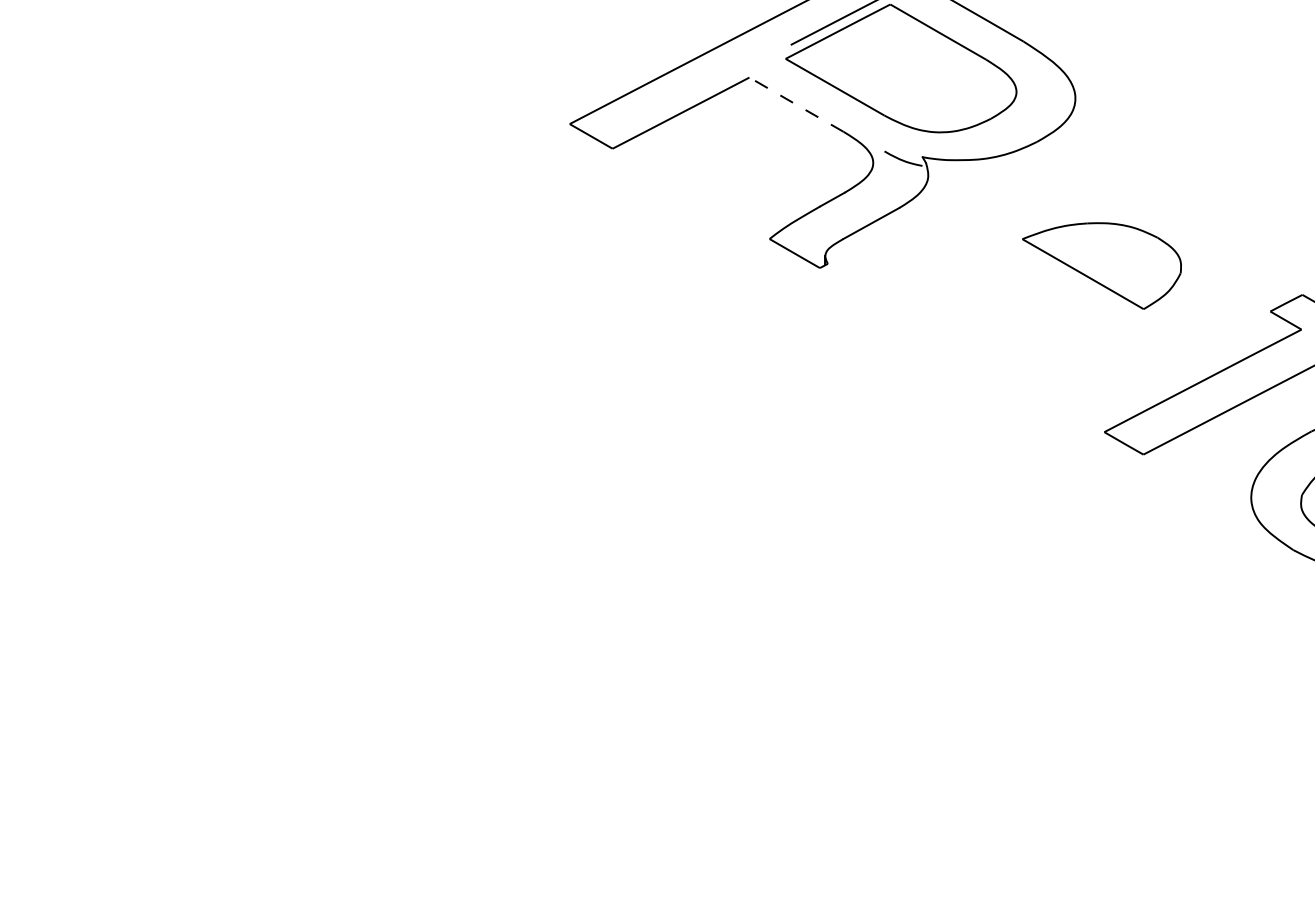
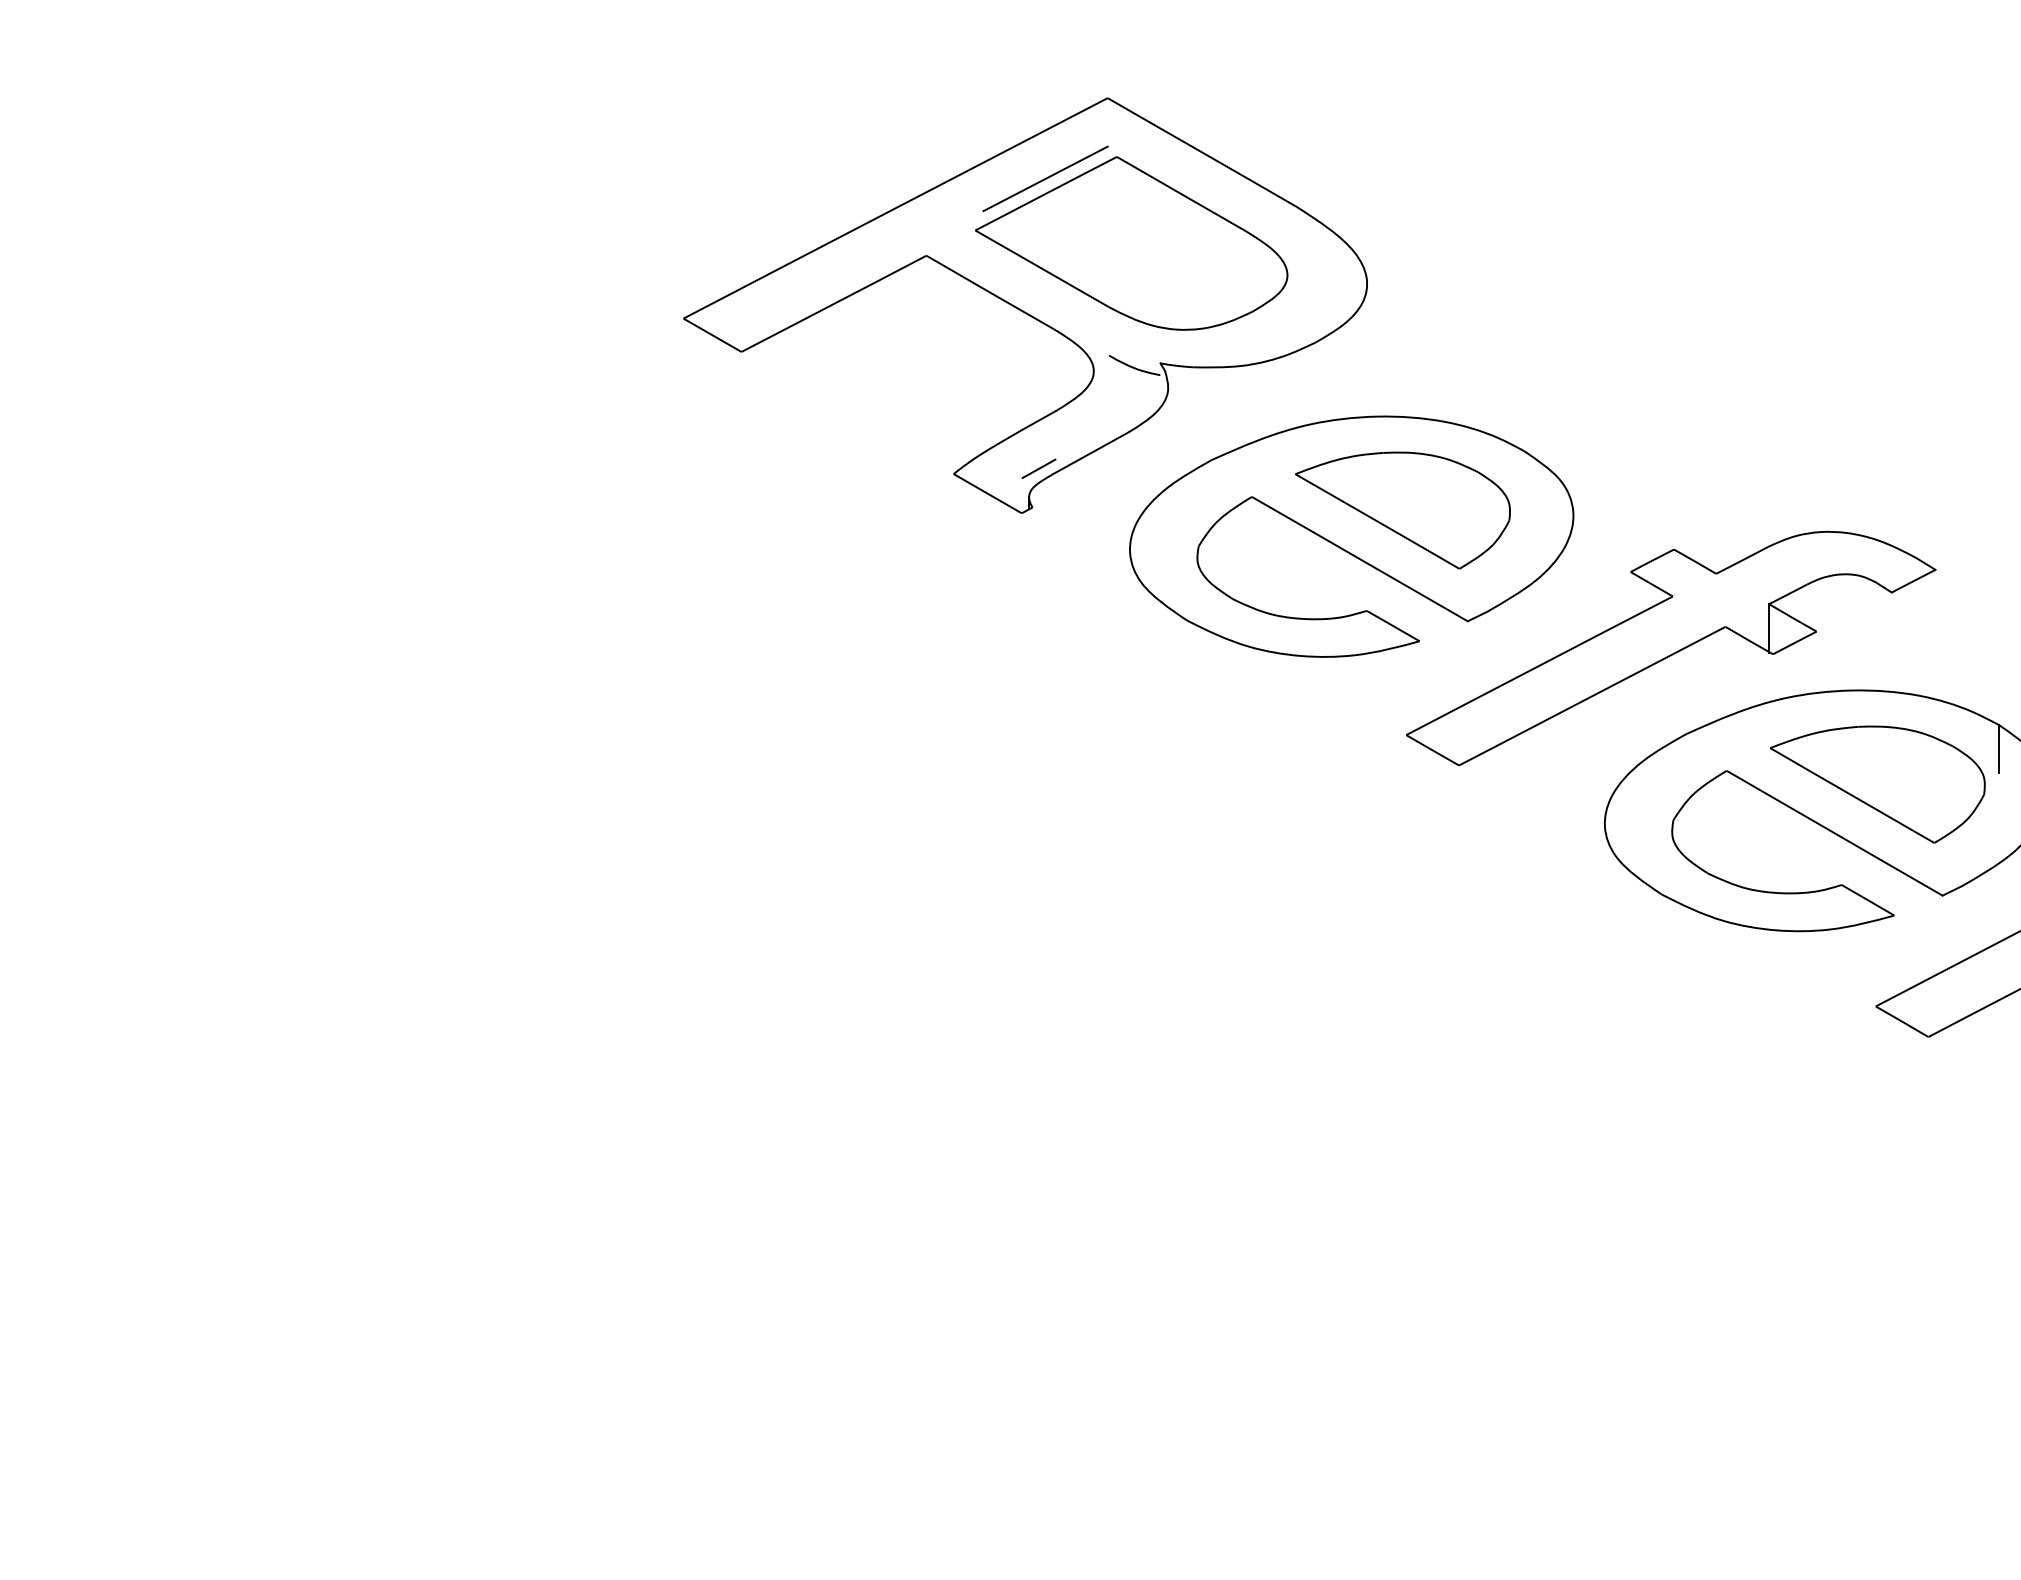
line: (796, 104) -> (989, 292), dashed -> solid
line: (832, 234) -> (1038, 468), added
part: (1063, 285) -> (1351, 536), added

